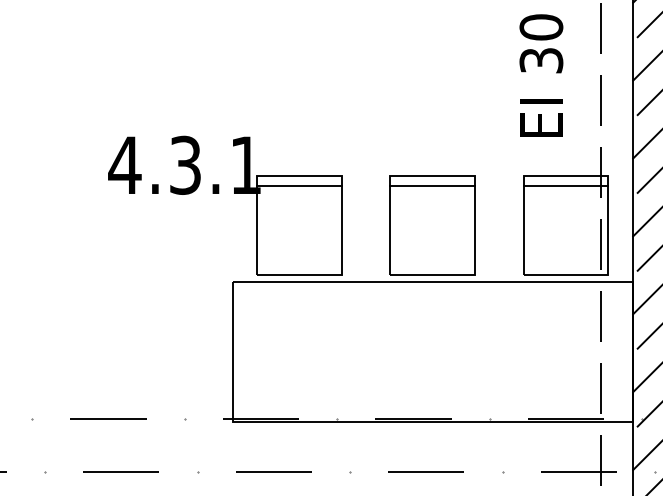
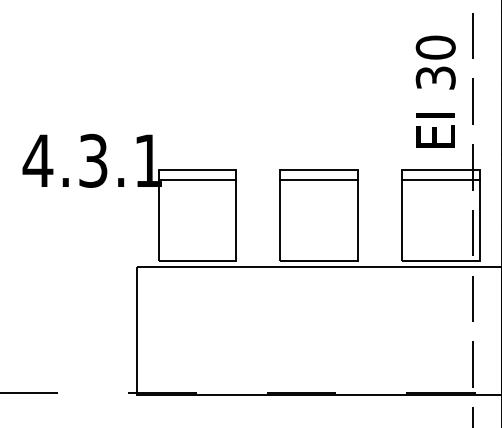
text: (541, 75) -> (435, 91), moved

